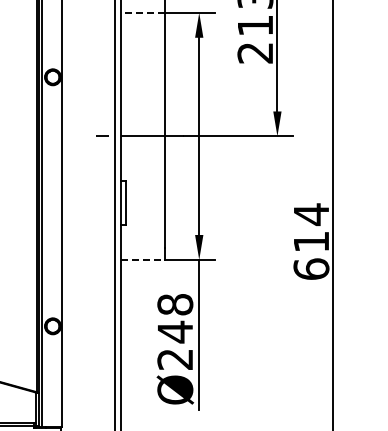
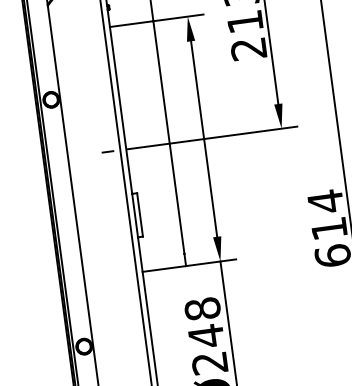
line: (142, 12) -> (131, 23), dashed -> solid
line: (142, 259) -> (164, 268), dashed -> solid

